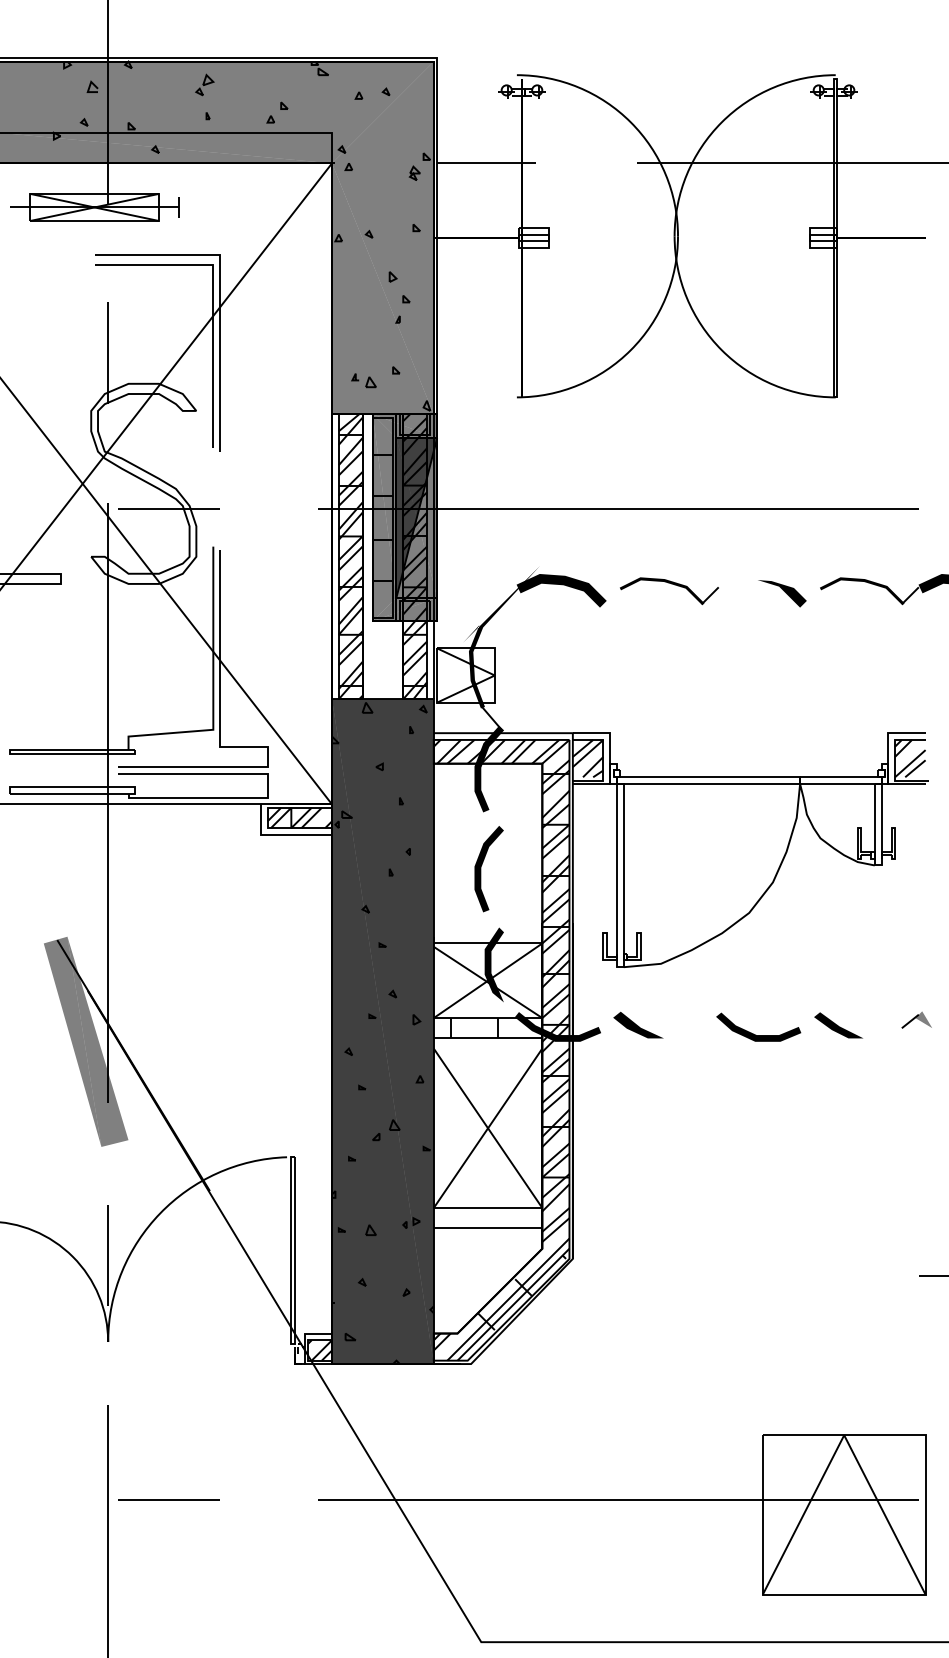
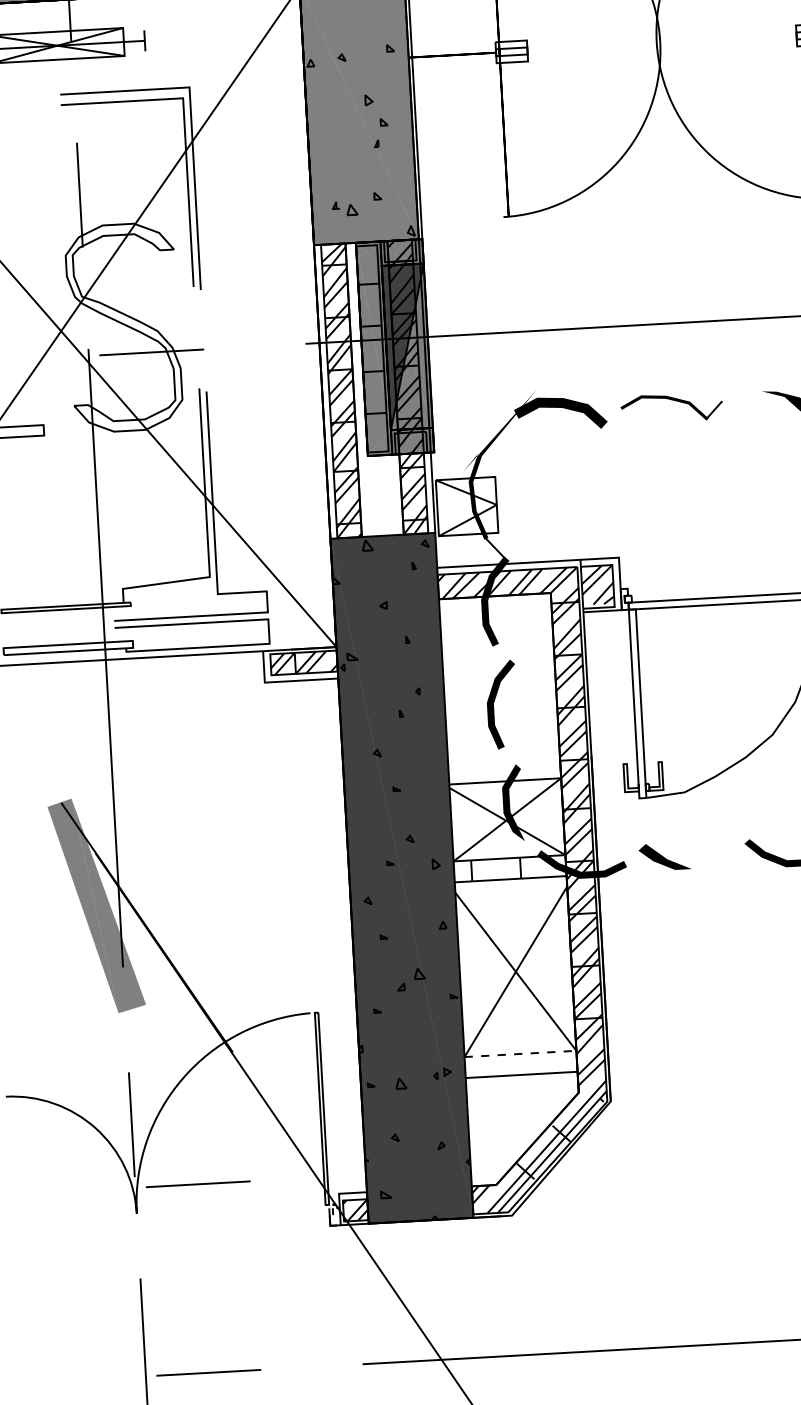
line: (488, 1208) -> (520, 1054), solid -> dashed
line: (168, 1316) -> (197, 1184), added

